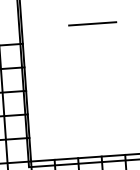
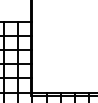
line: (91, 23) -> (74, 12), removed

